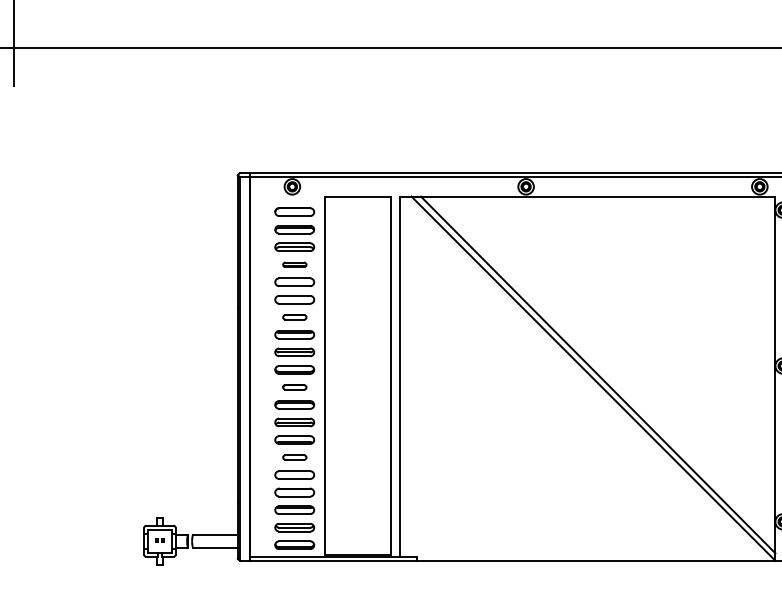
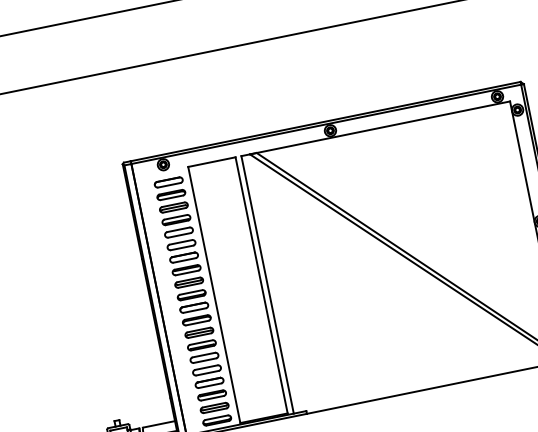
part: (294, 264) -> (176, 219), size x1.67
part: (294, 317) -> (183, 257), size x1.67
part: (294, 387) -> (194, 307), size x1.67
part: (294, 457) -> (204, 357), size x1.67

